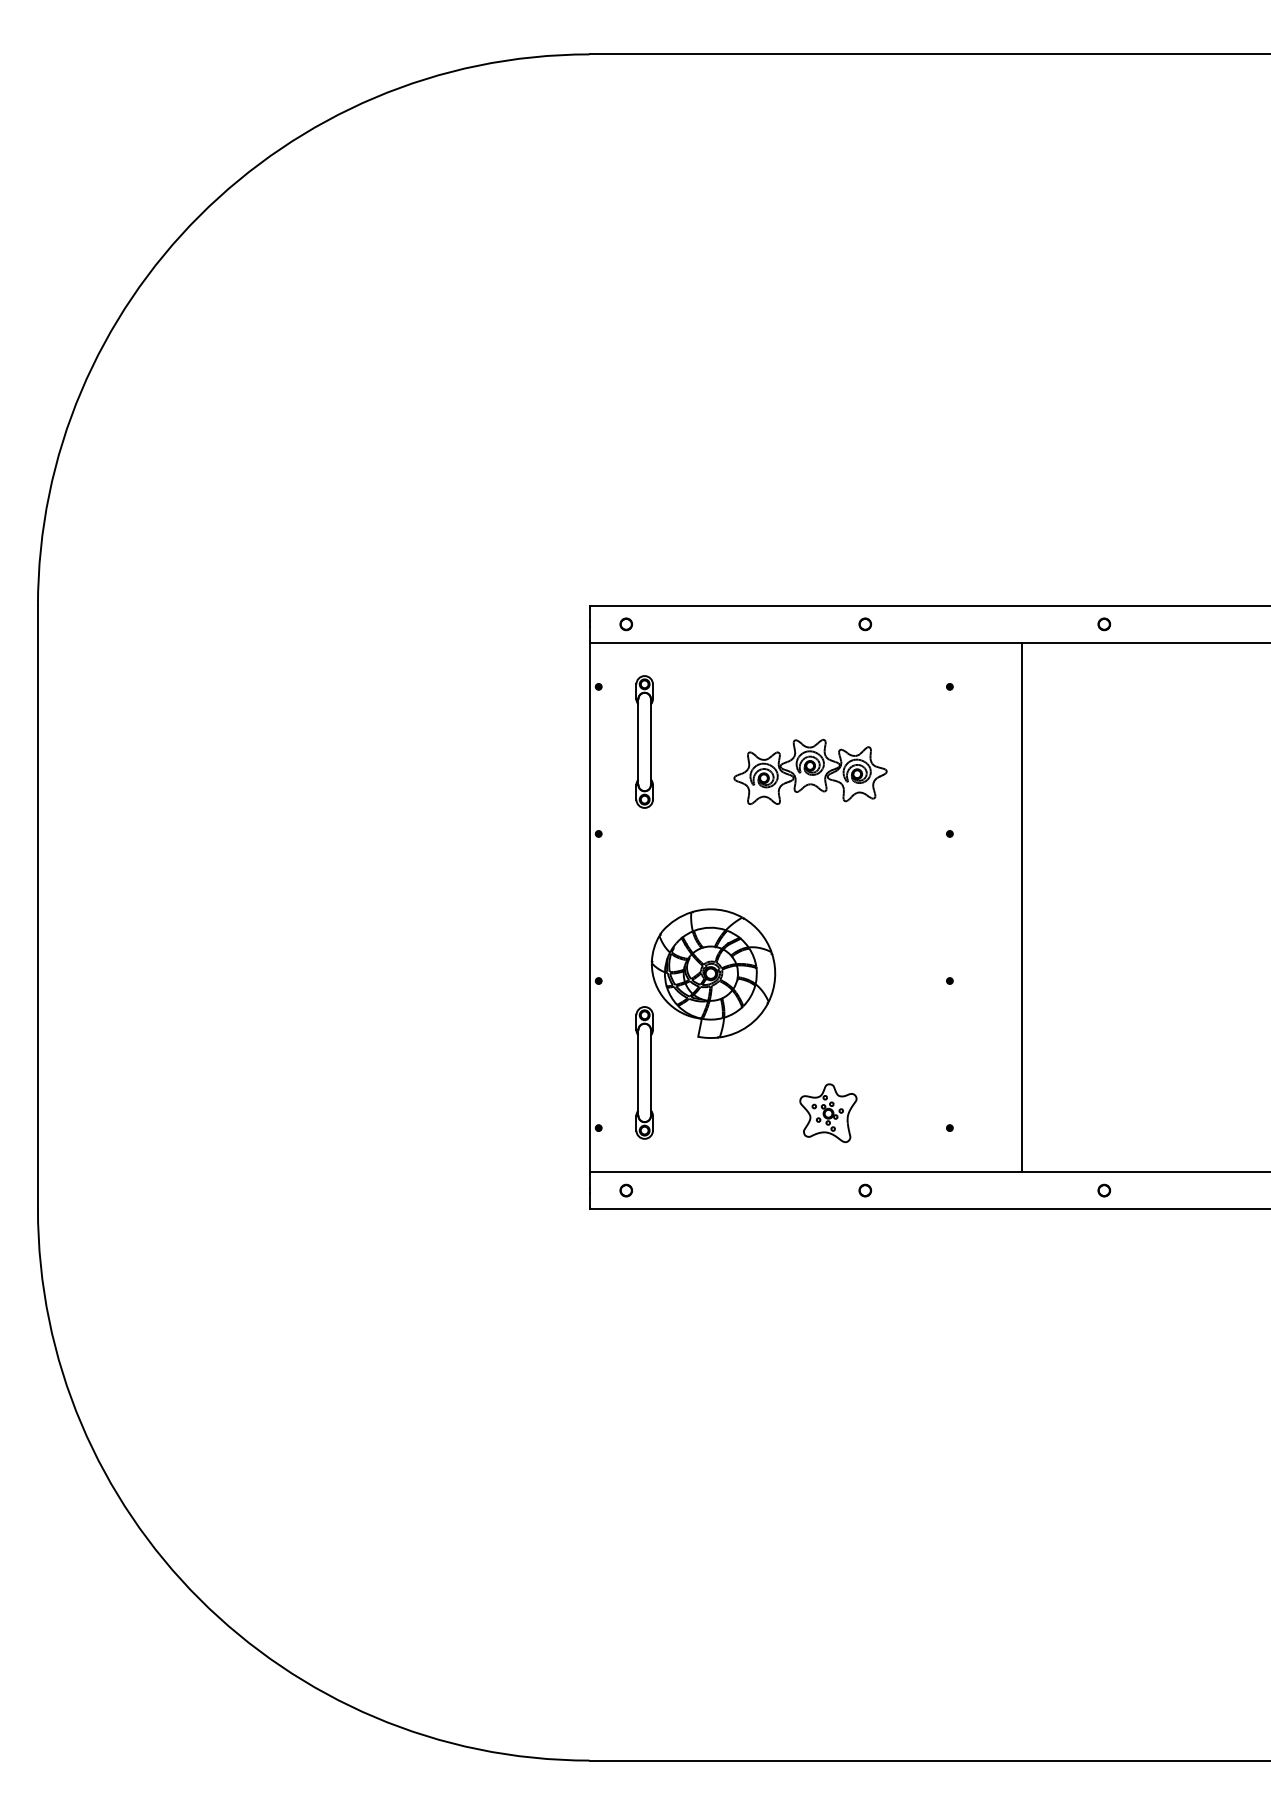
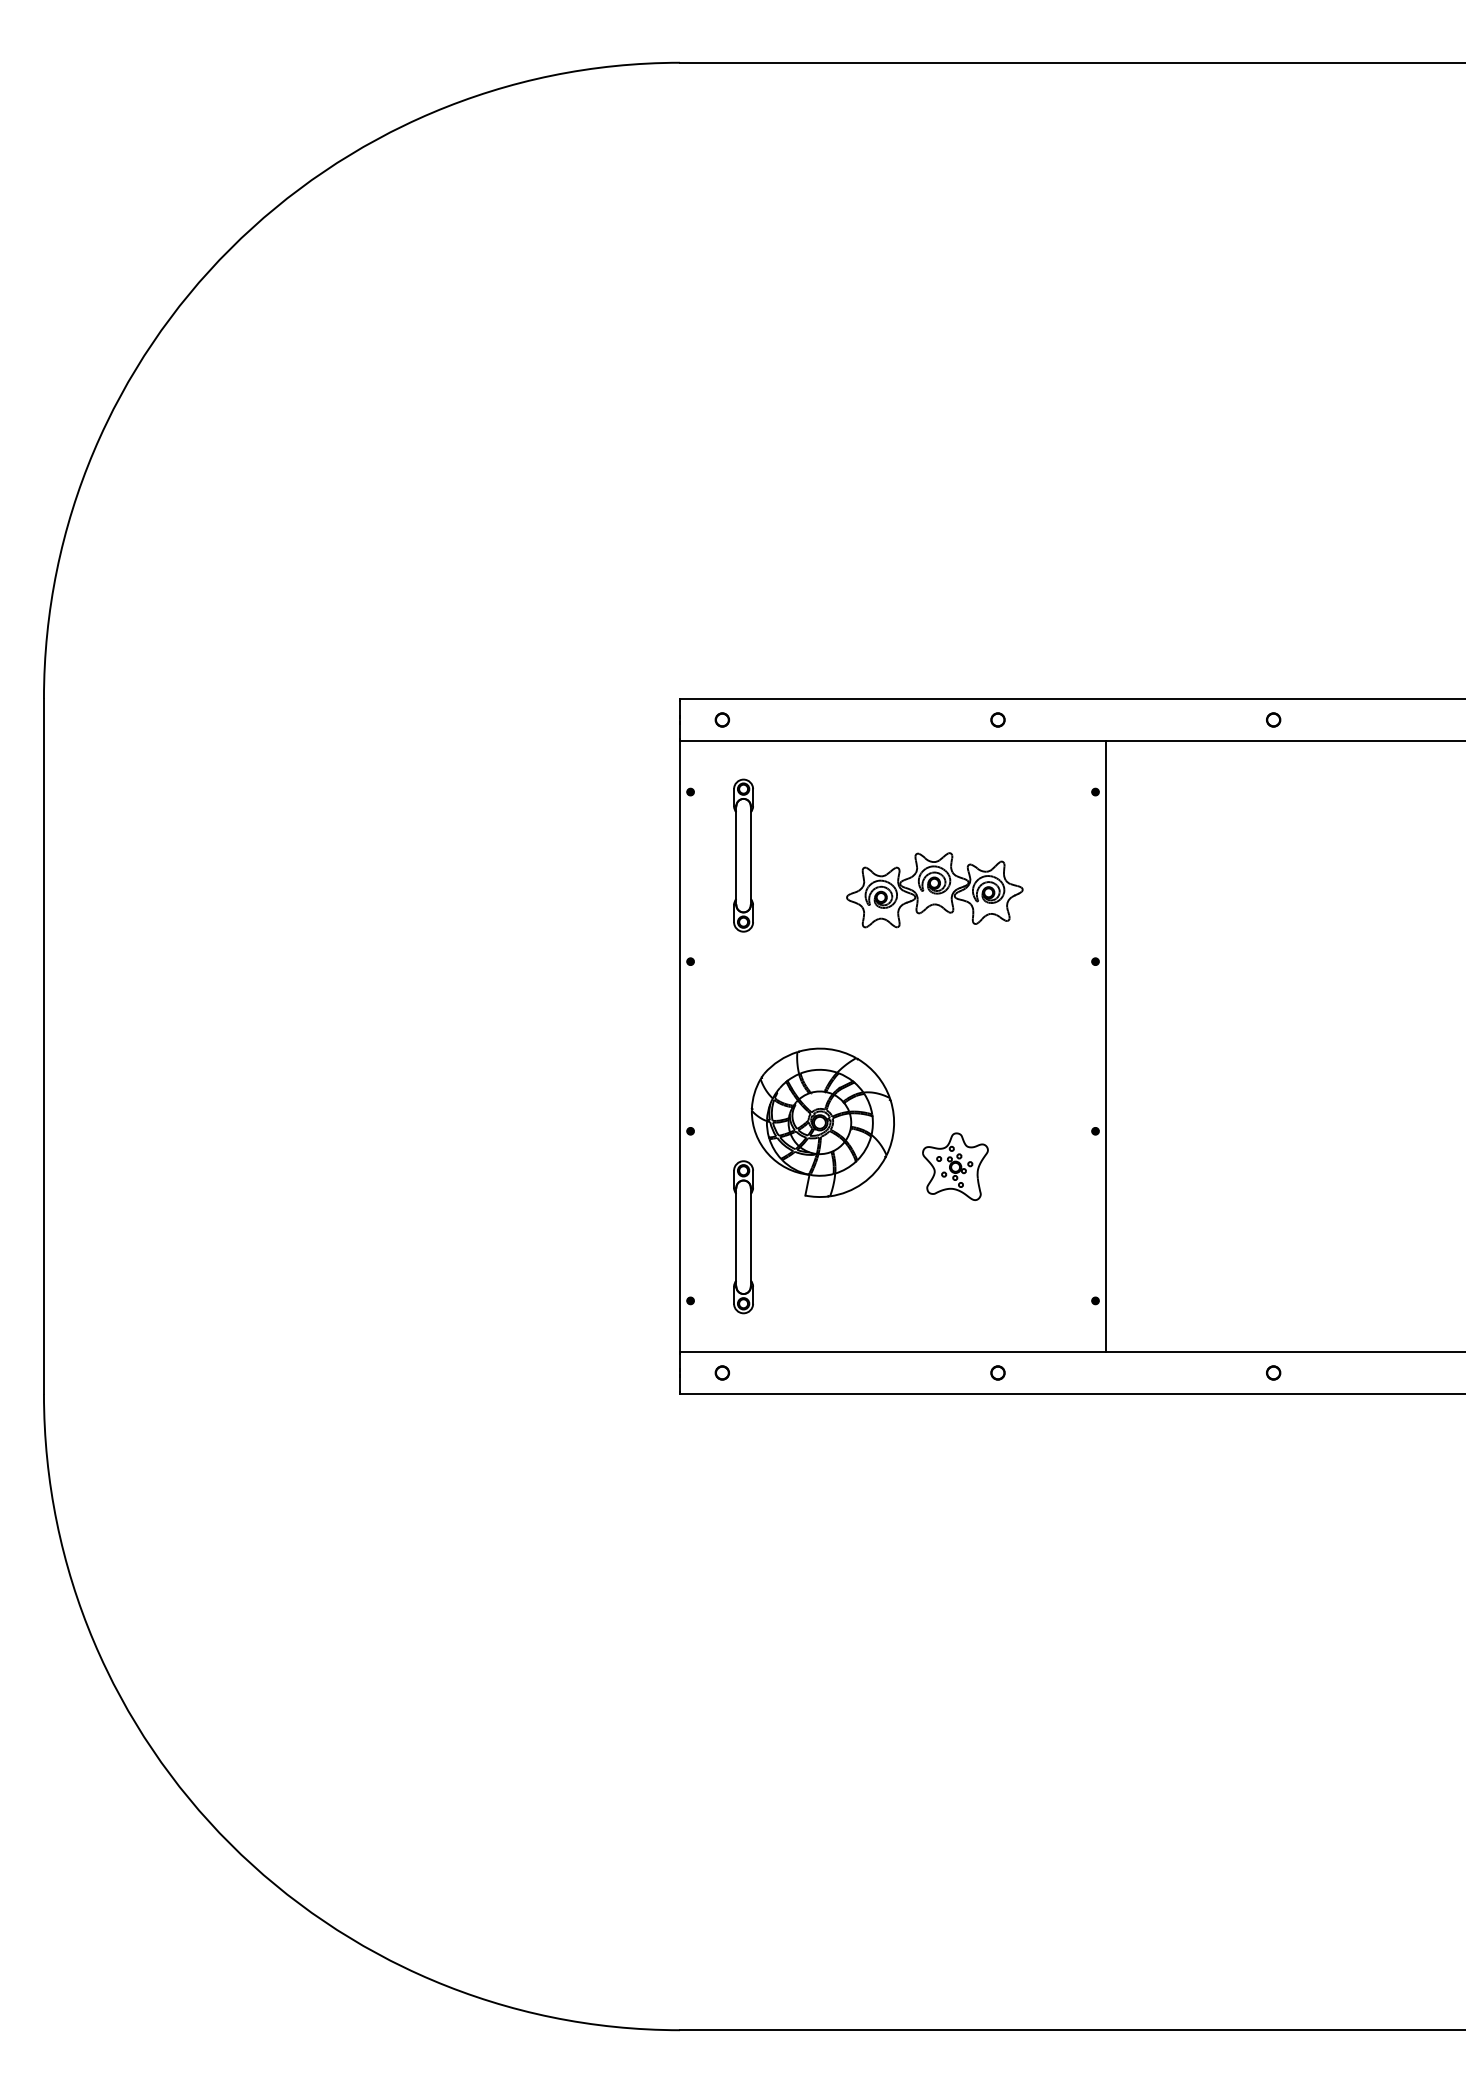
line: (1022, 907) -> (1106, 1046), moved
part: (828, 1113) -> (955, 1166), moved

